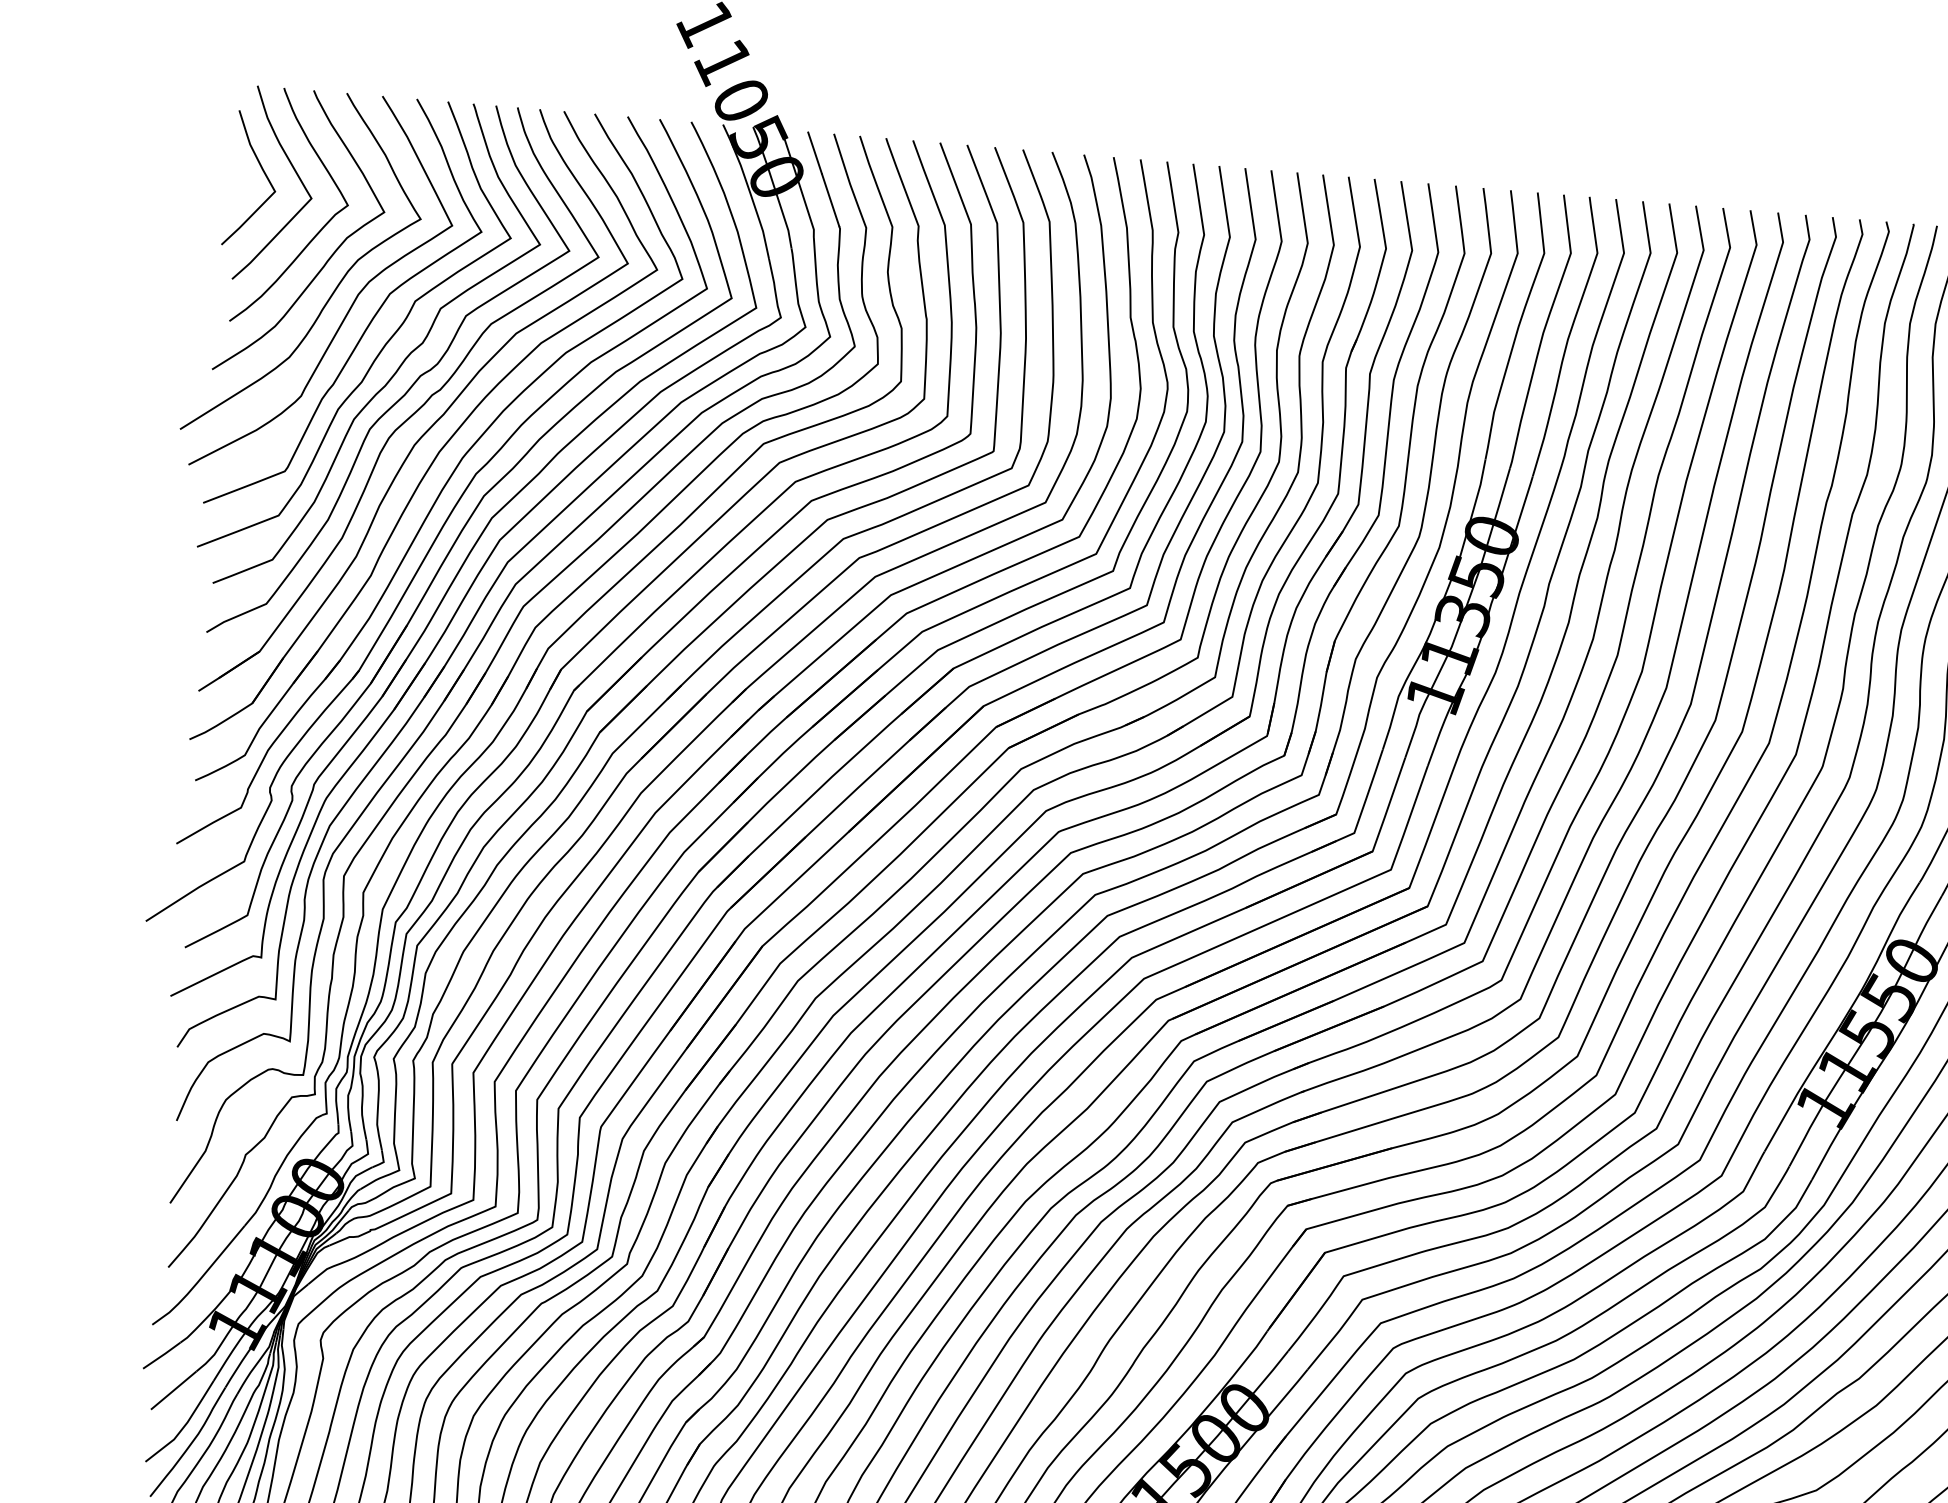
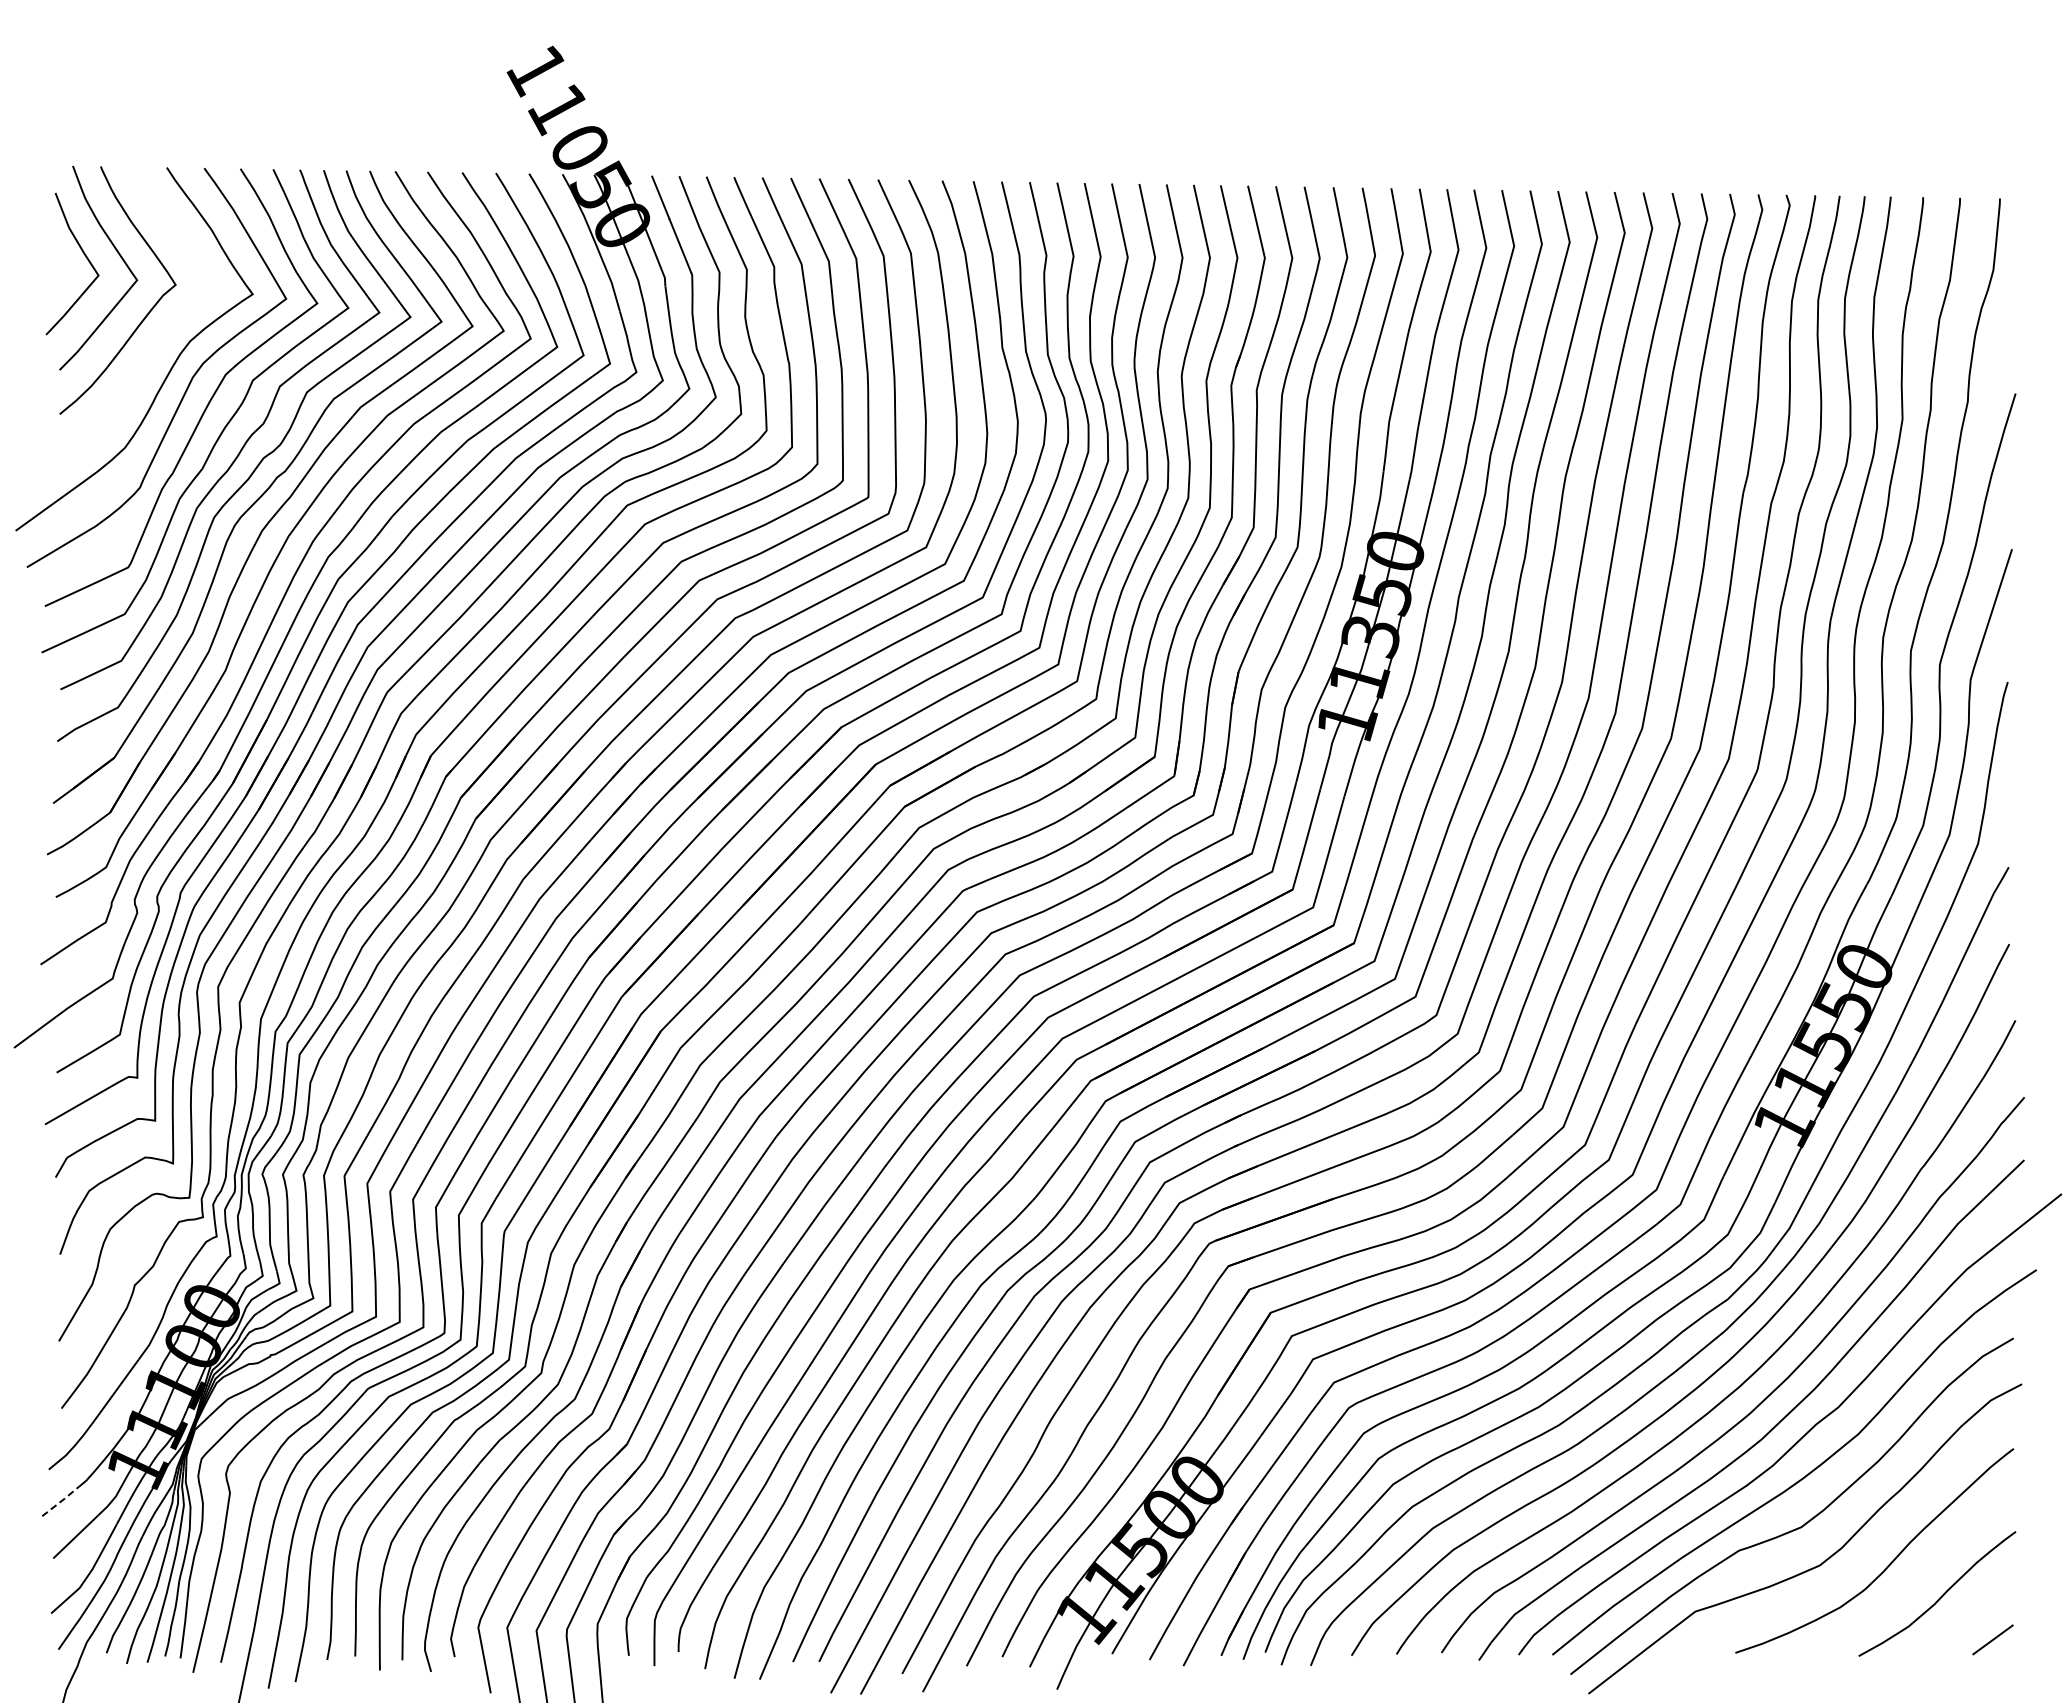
curve: (332, 253) -> (162, 336), removed
line: (162, 1355) -> (61, 1501), solid -> dashed

